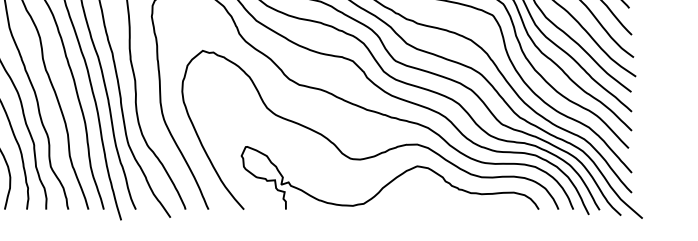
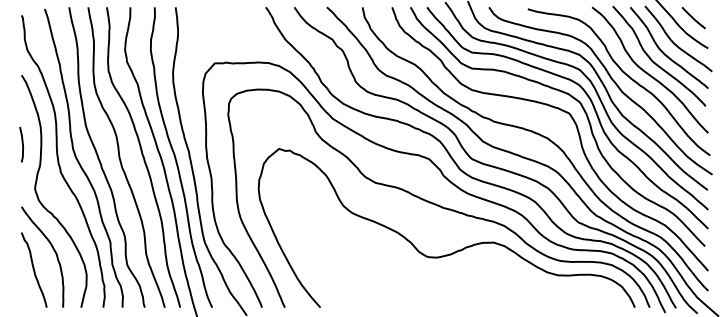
curve: (392, 179) -> (468, 277), removed

